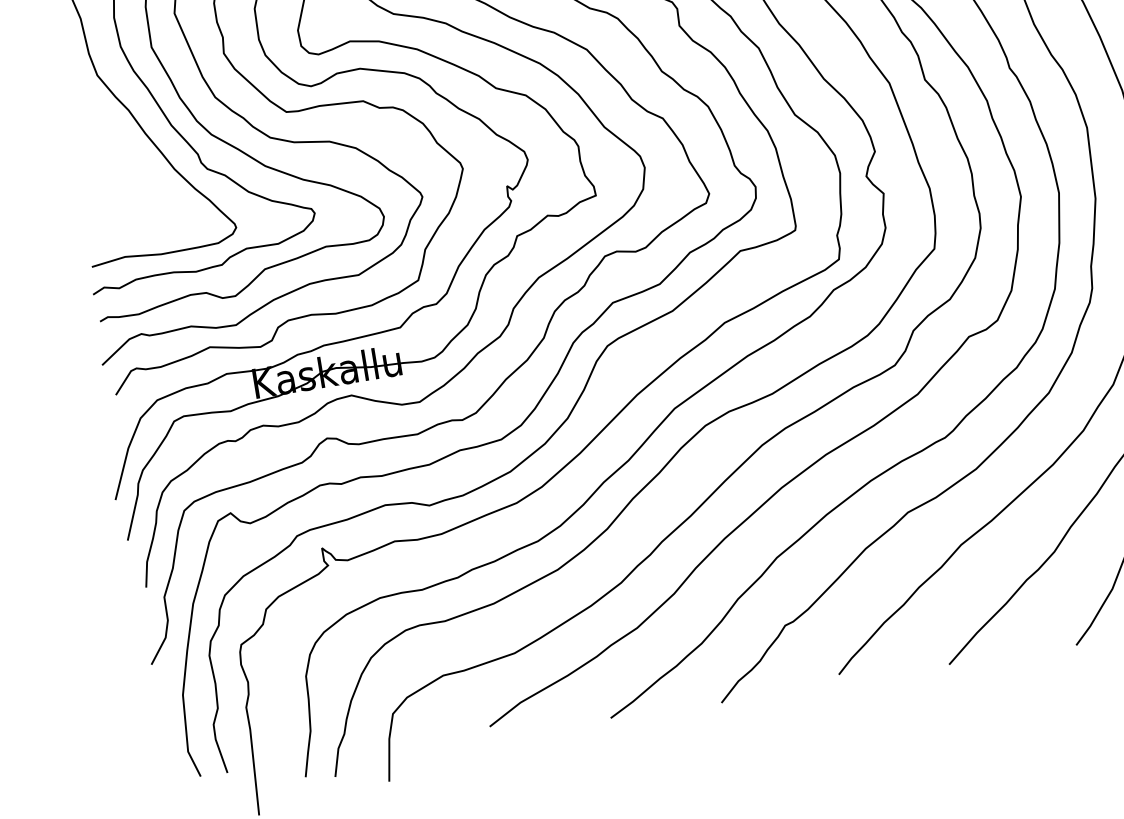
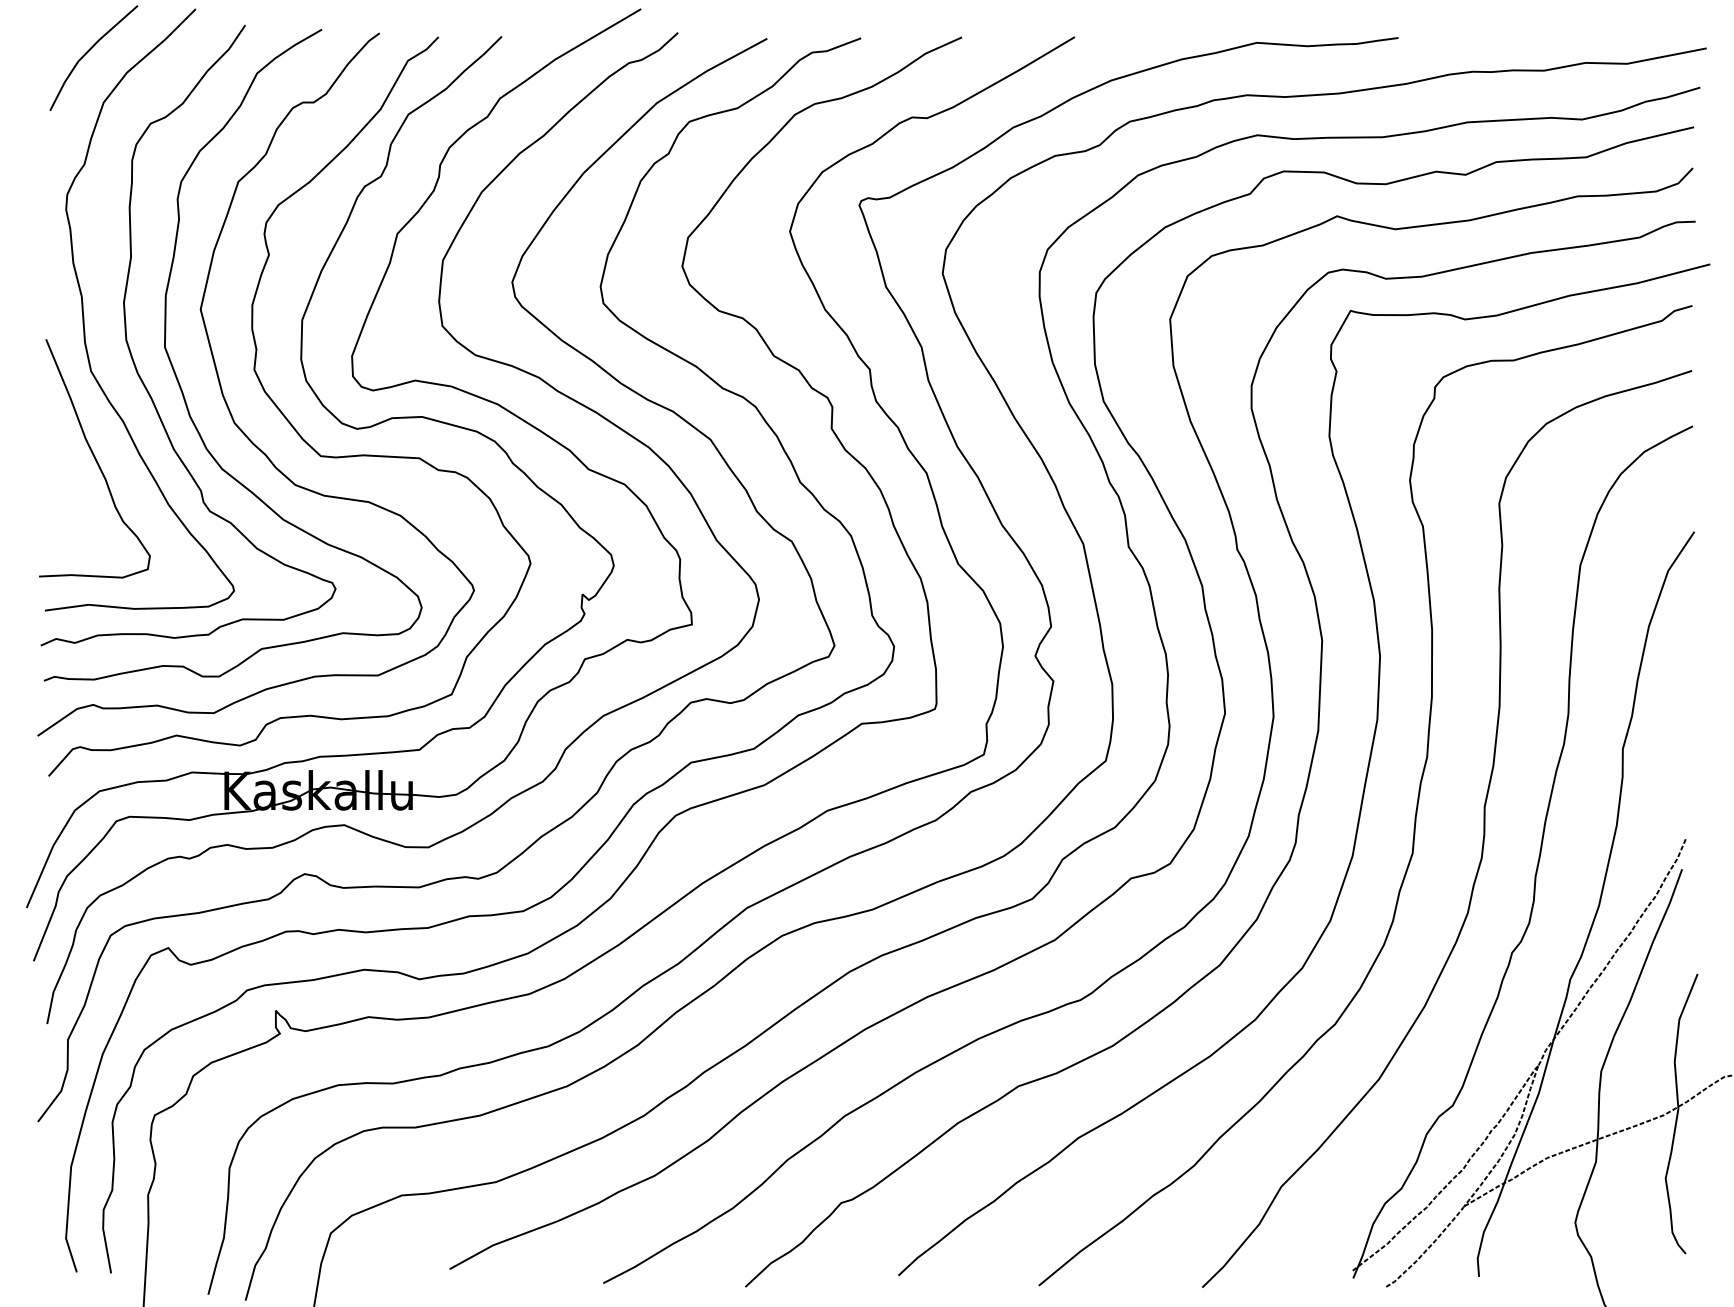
curve: (111, 142) -> (94, 458), added

